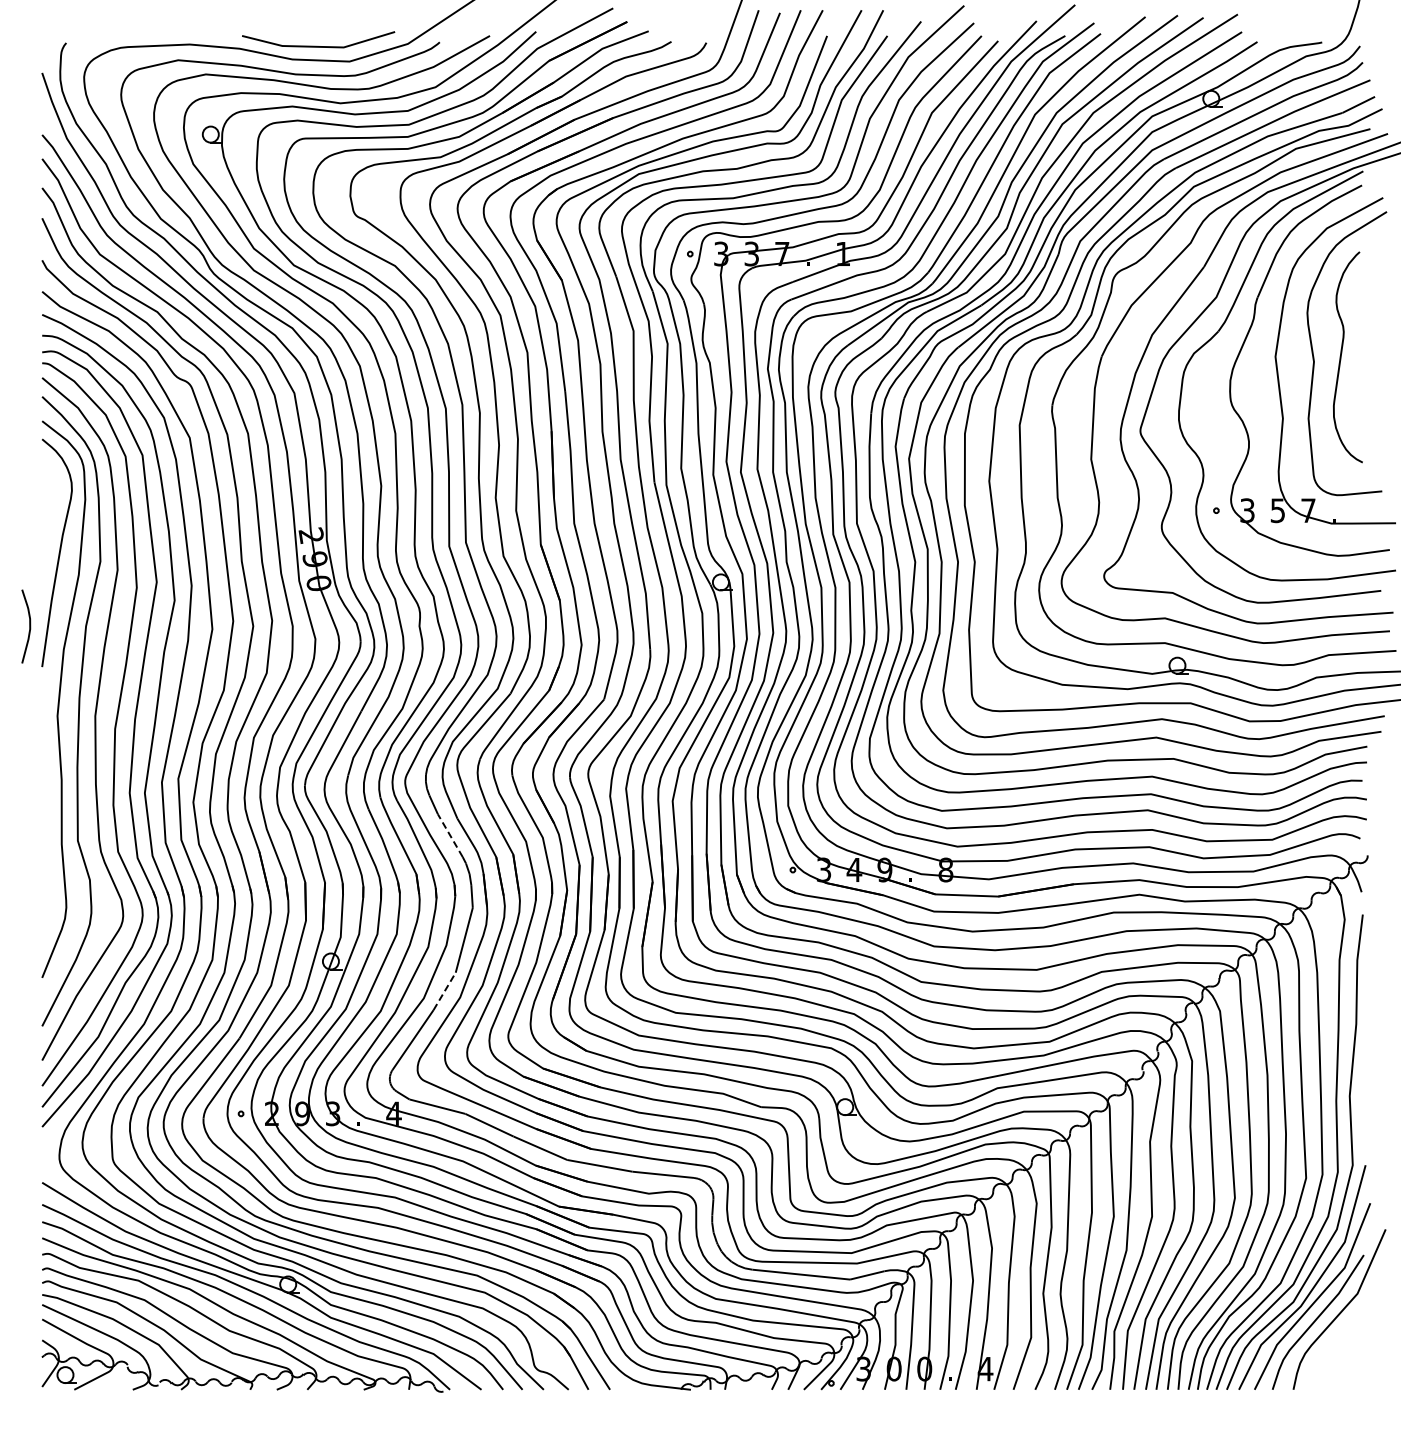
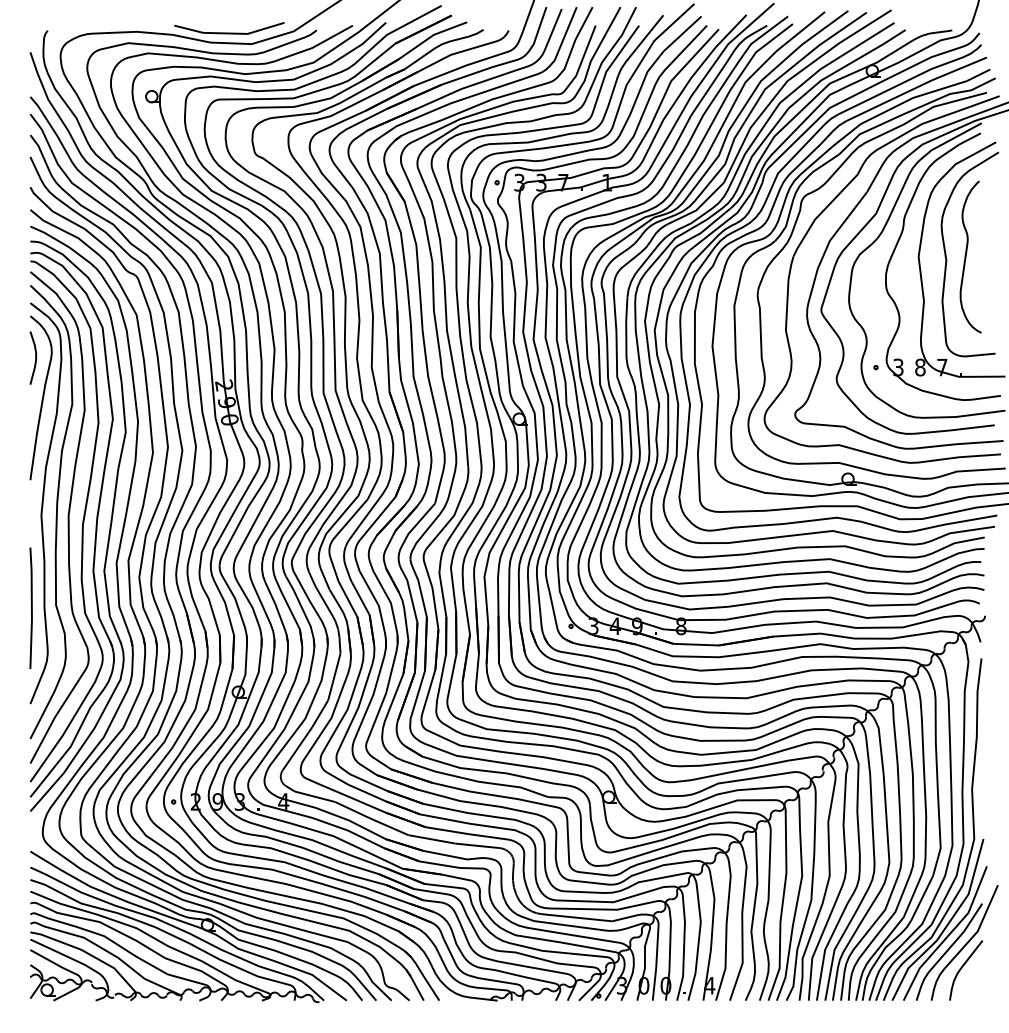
text: (1277, 510) -> (920, 367), 5 -> 8
curve: (29, 626) -> (35, 358), moved
line: (450, 835) -> (324, 601), dashed -> solid
line: (43, 844) -> (31, 607), added
line: (444, 991) -> (320, 713), dashed -> solid
curve: (1335, 1345) -> (961, 968), added

